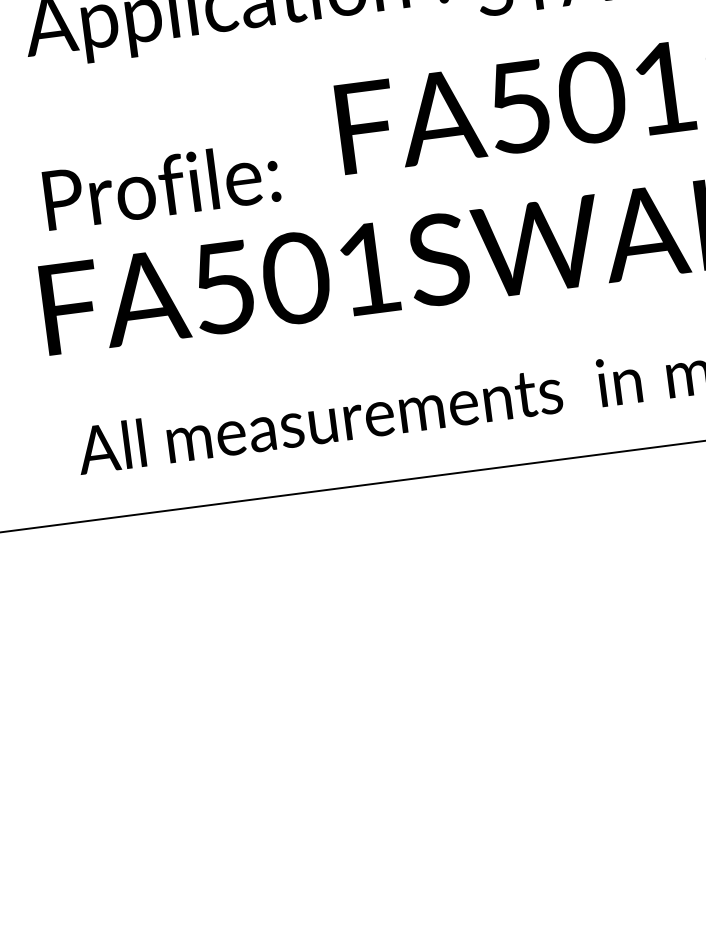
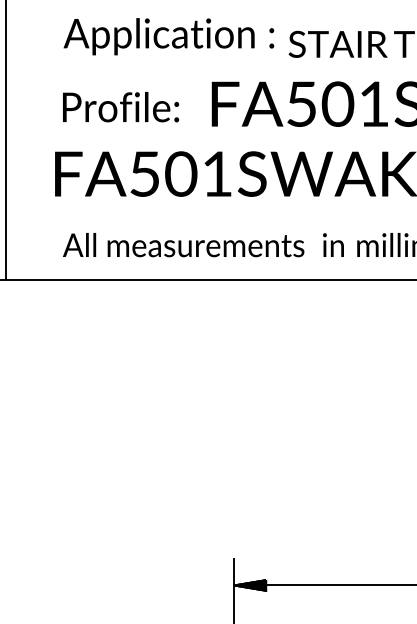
text: (162, 186) -> (121, 107), moved

